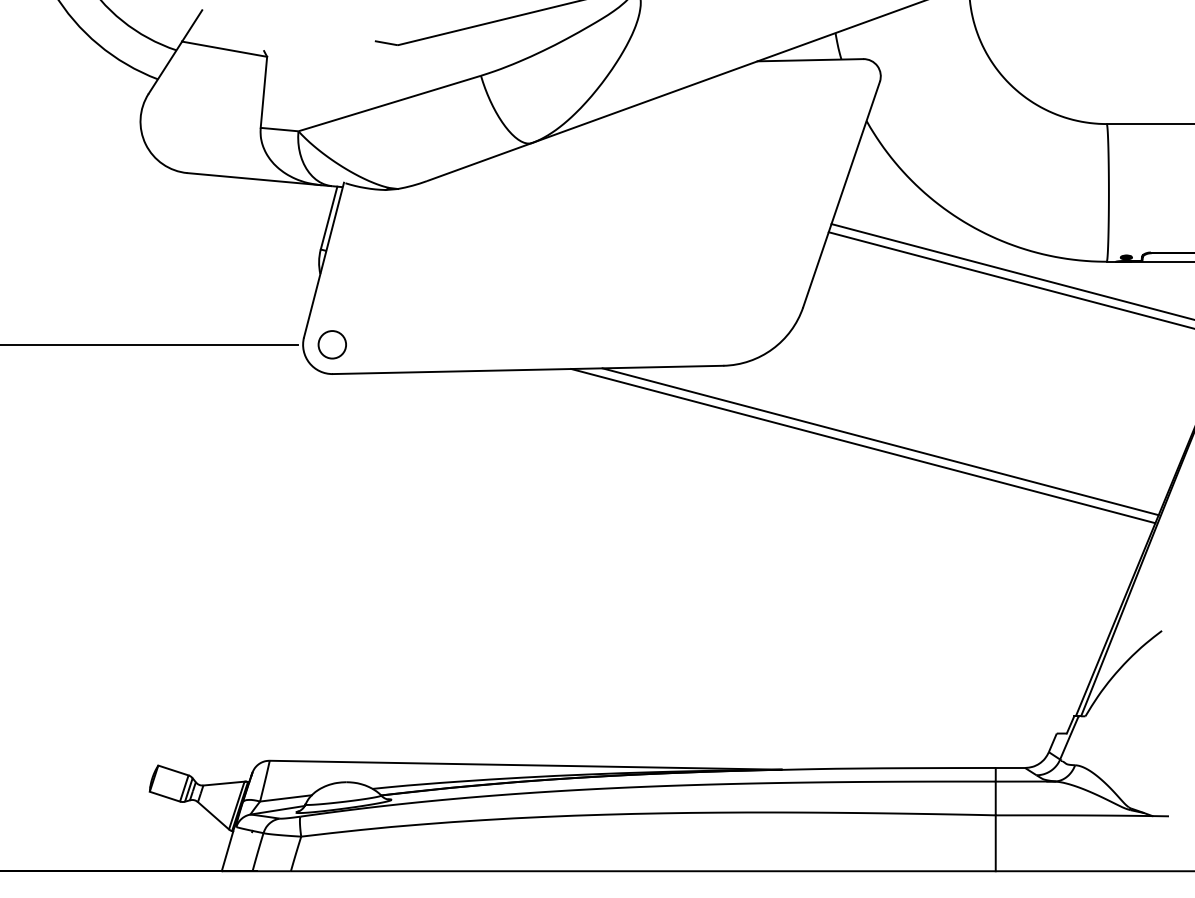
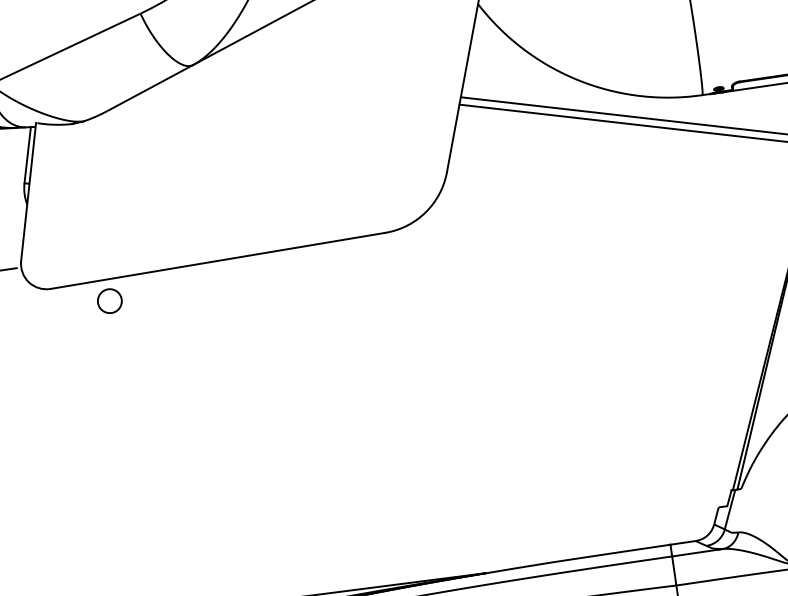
circle: (331, 344) -> (109, 301), moved
line: (880, 441) -> (530, 278), removed
line: (863, 446) -> (516, 284), removed

